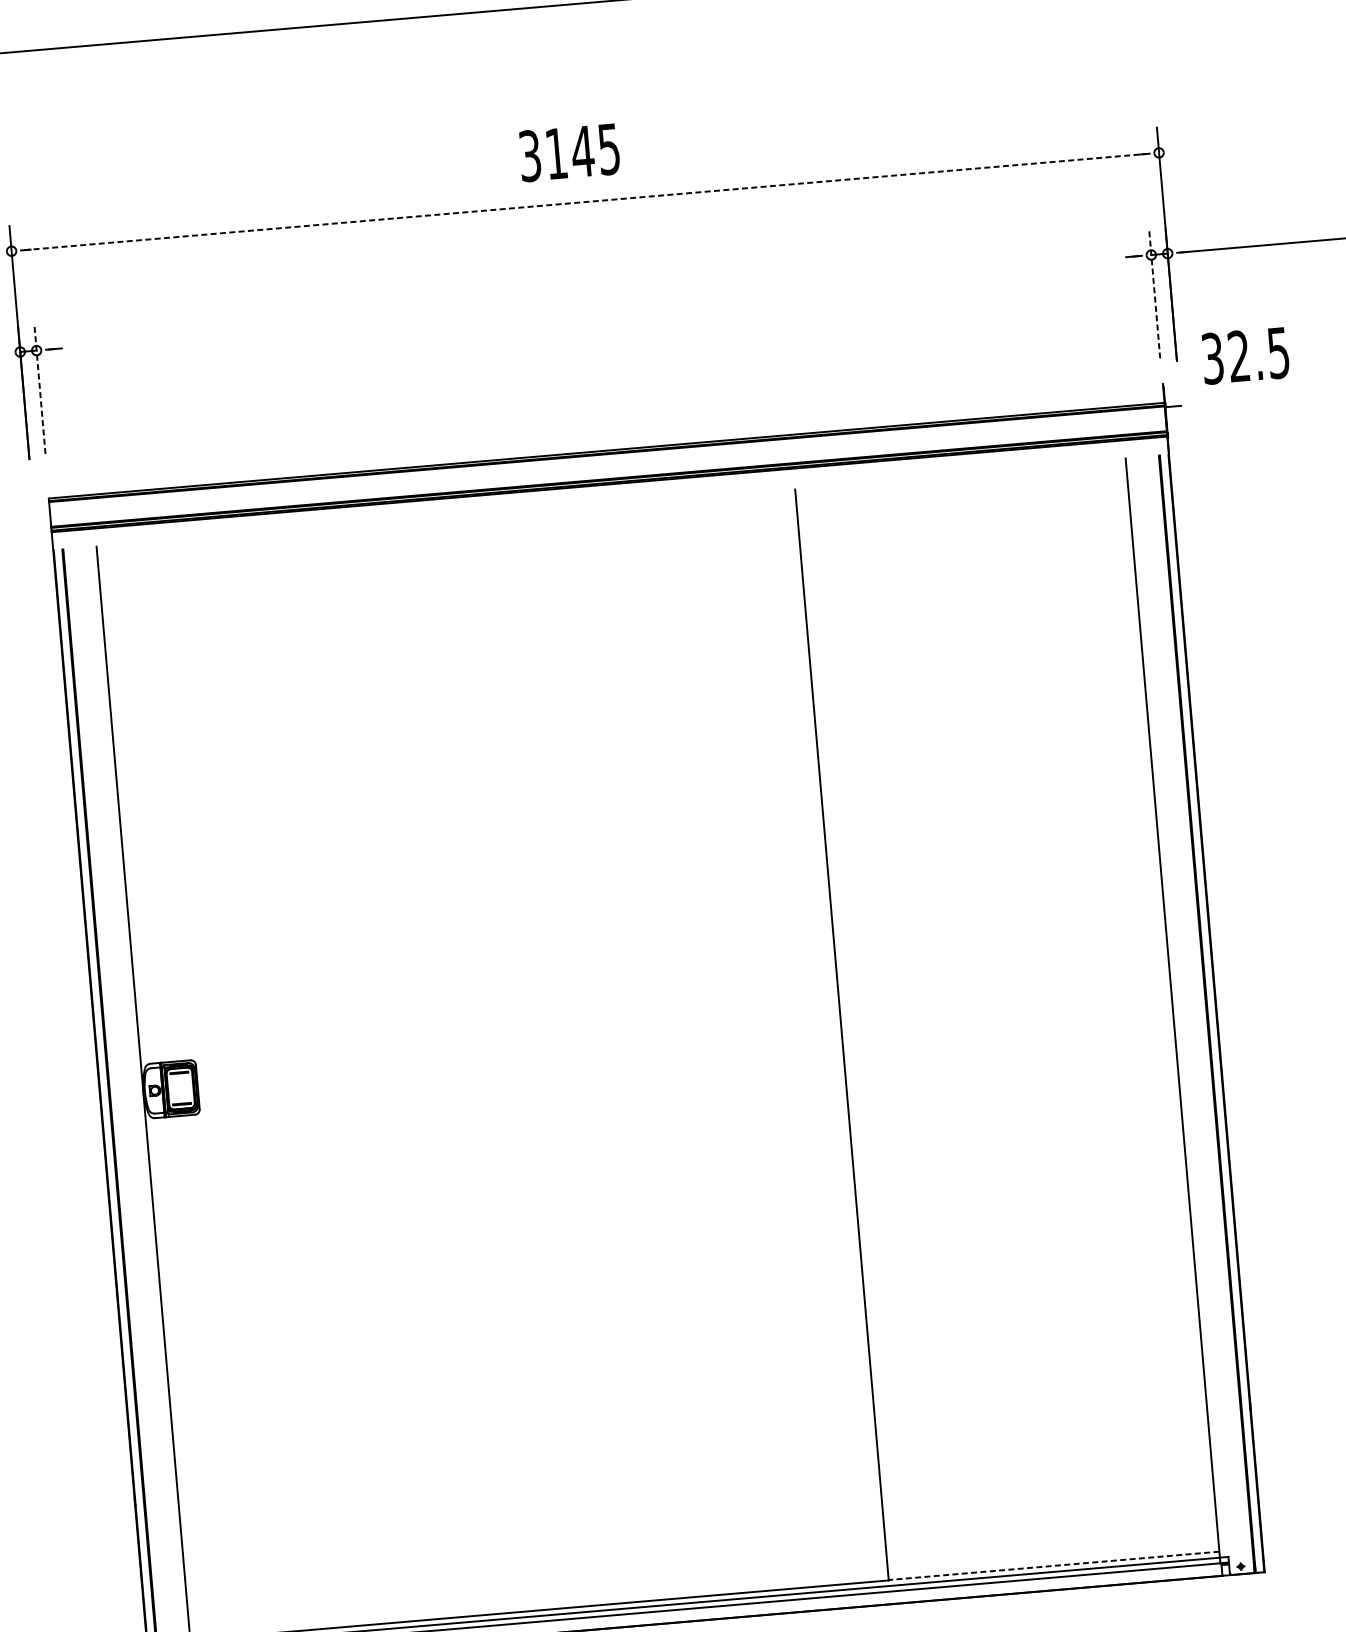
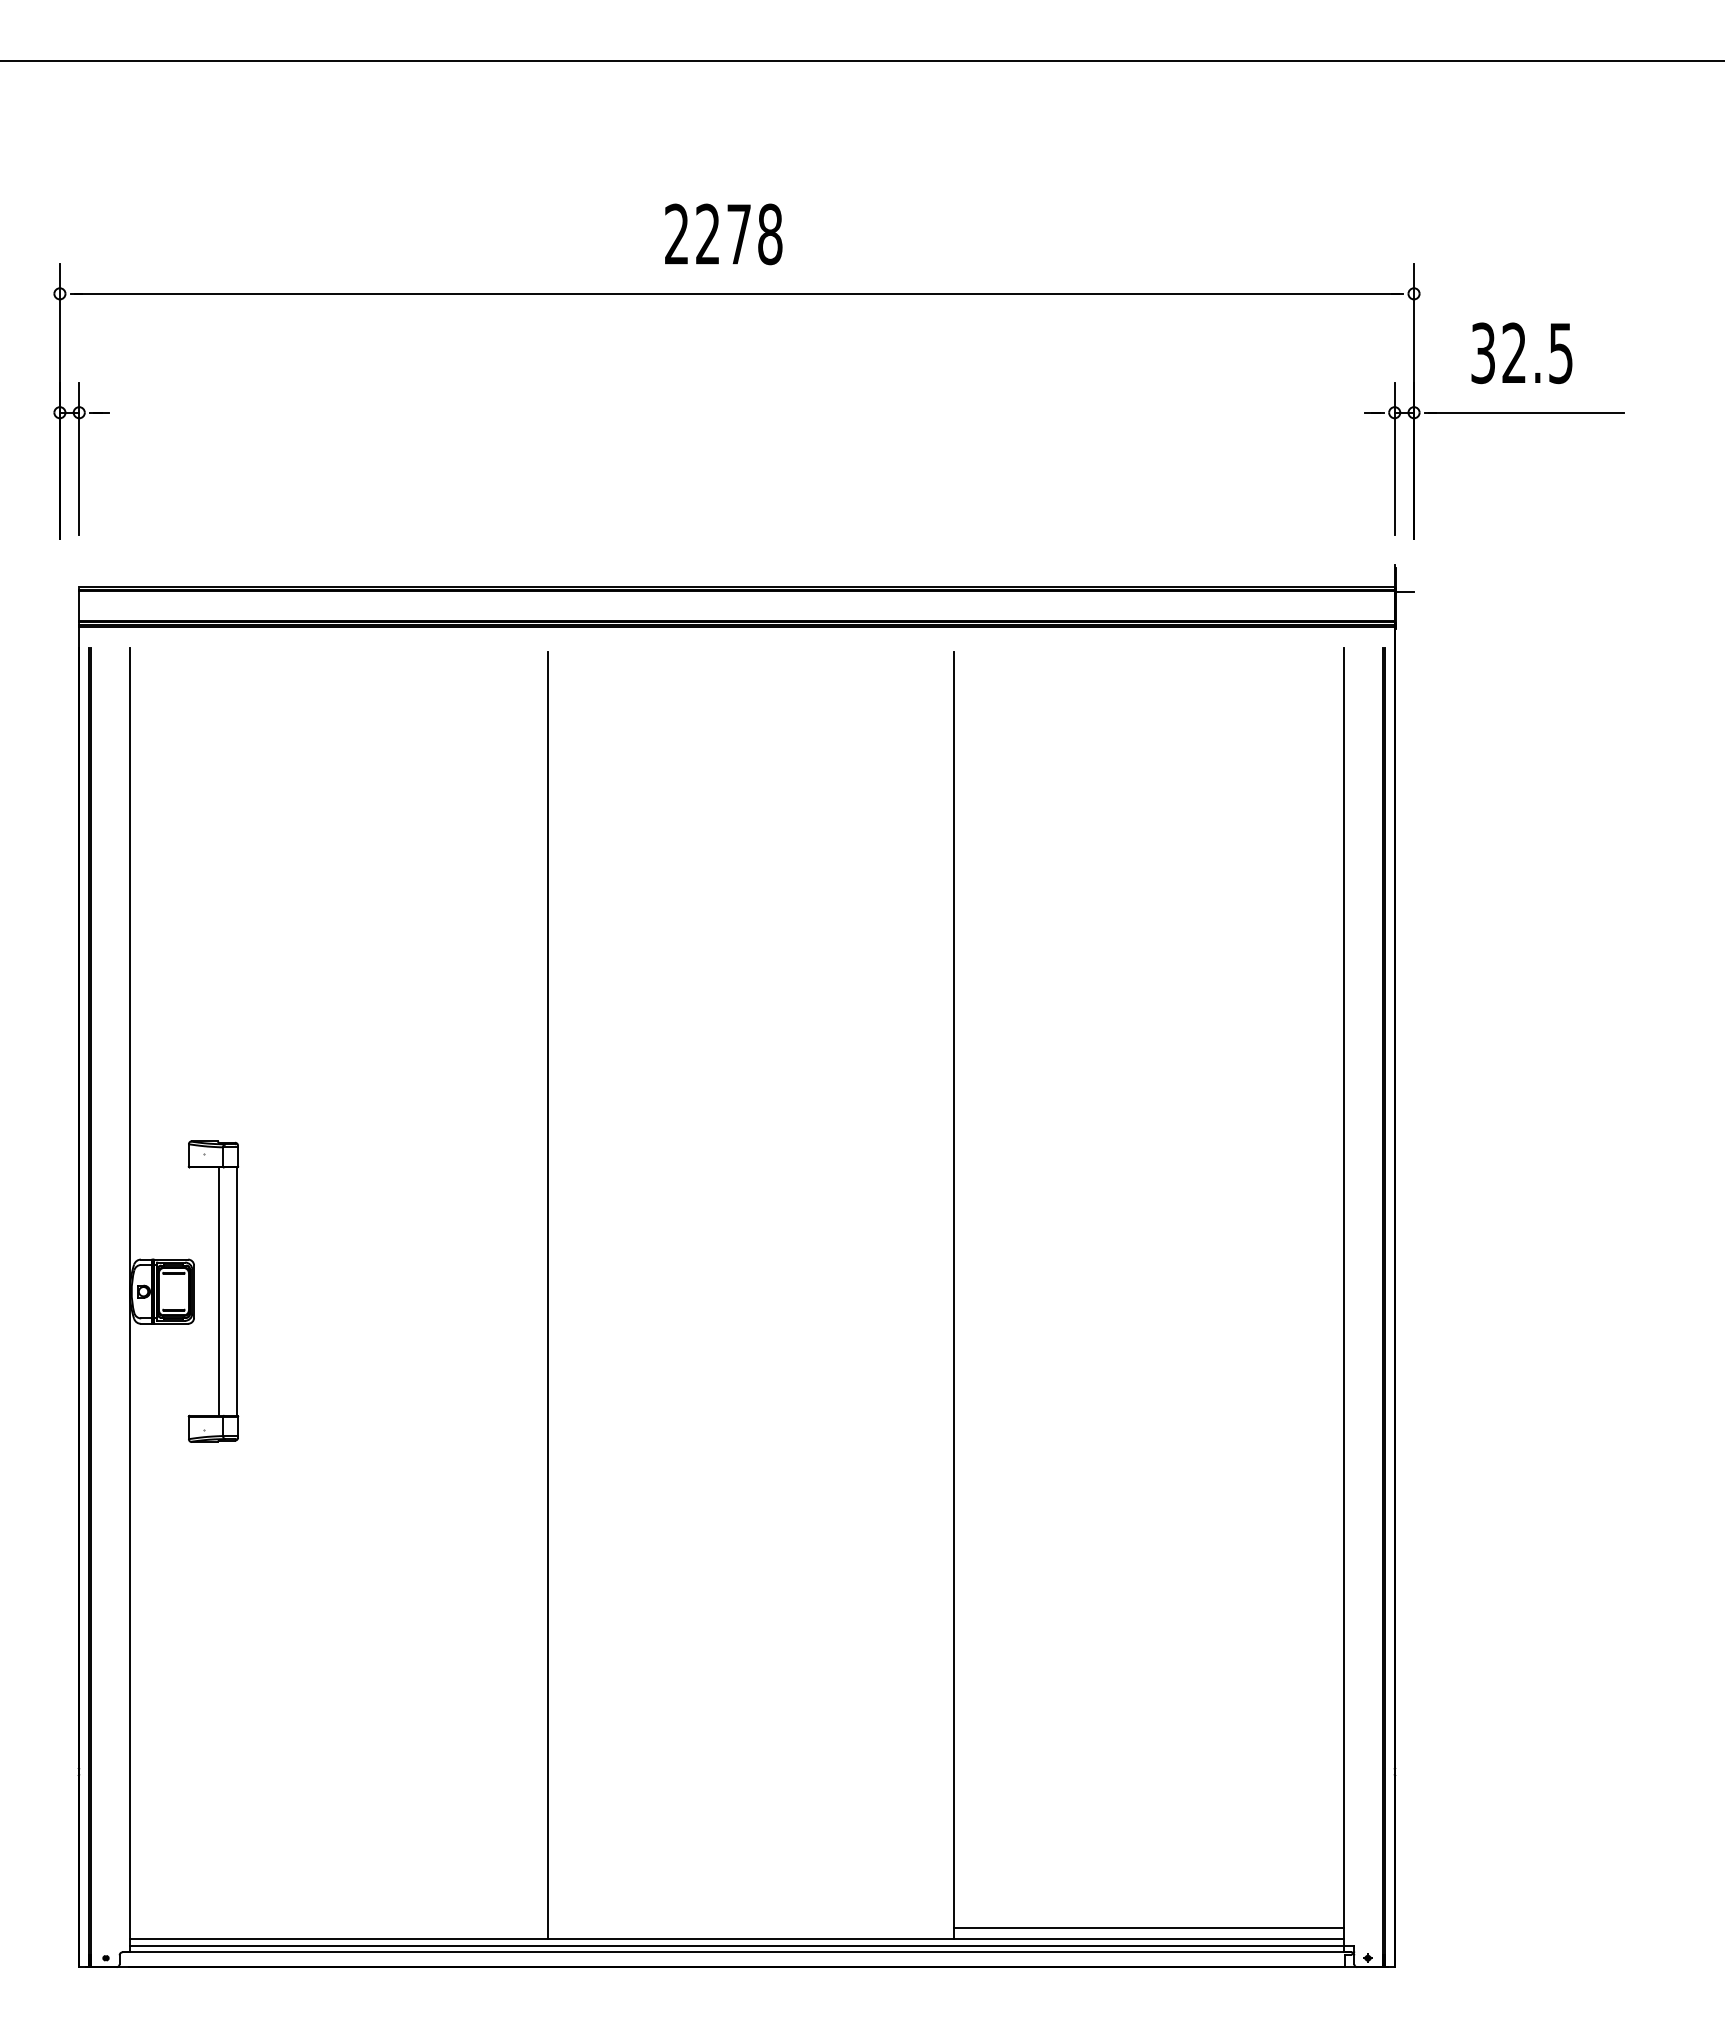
text: (569, 152) -> (723, 234), 3145 -> 2278
line: (585, 201) -> (737, 293), dashed -> solid
line: (1154, 293) -> (1394, 458), dashed -> solid
text: (1245, 356) -> (1521, 353), moved
line: (40, 389) -> (79, 458), dashed -> solid
line: (498, 1064) -> (548, 1295), added
part: (214, 1085) -> (213, 1291), added
line: (1052, 1557) -> (1148, 1928), added
line: (1053, 1565) -> (1148, 1938), dashed -> solid

